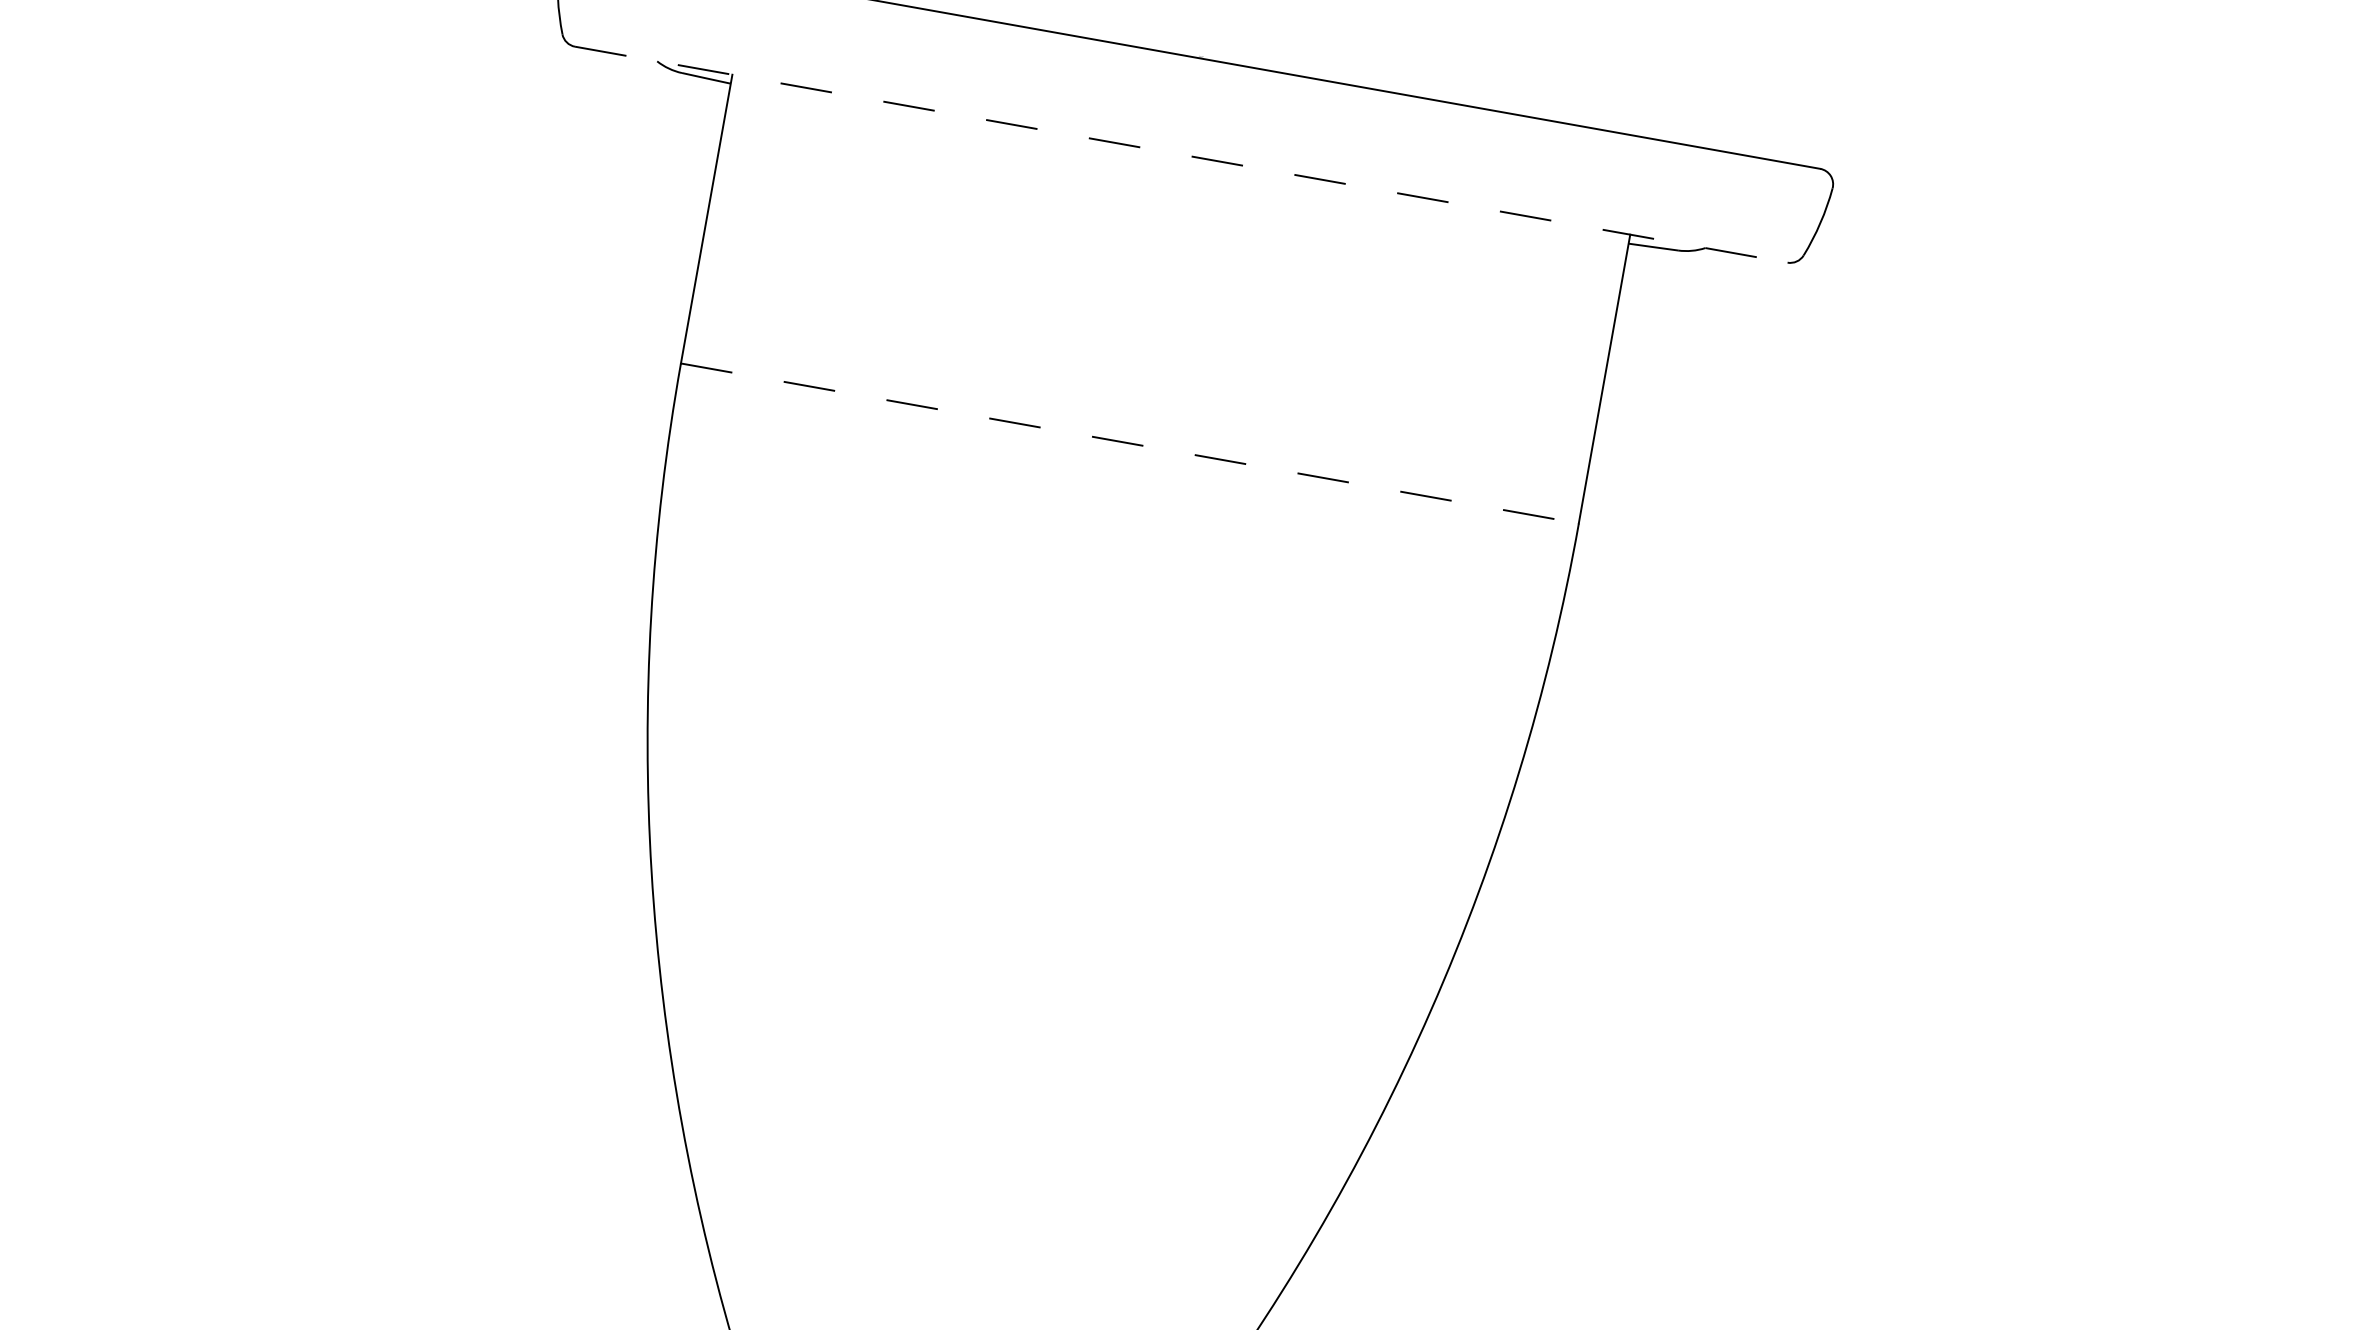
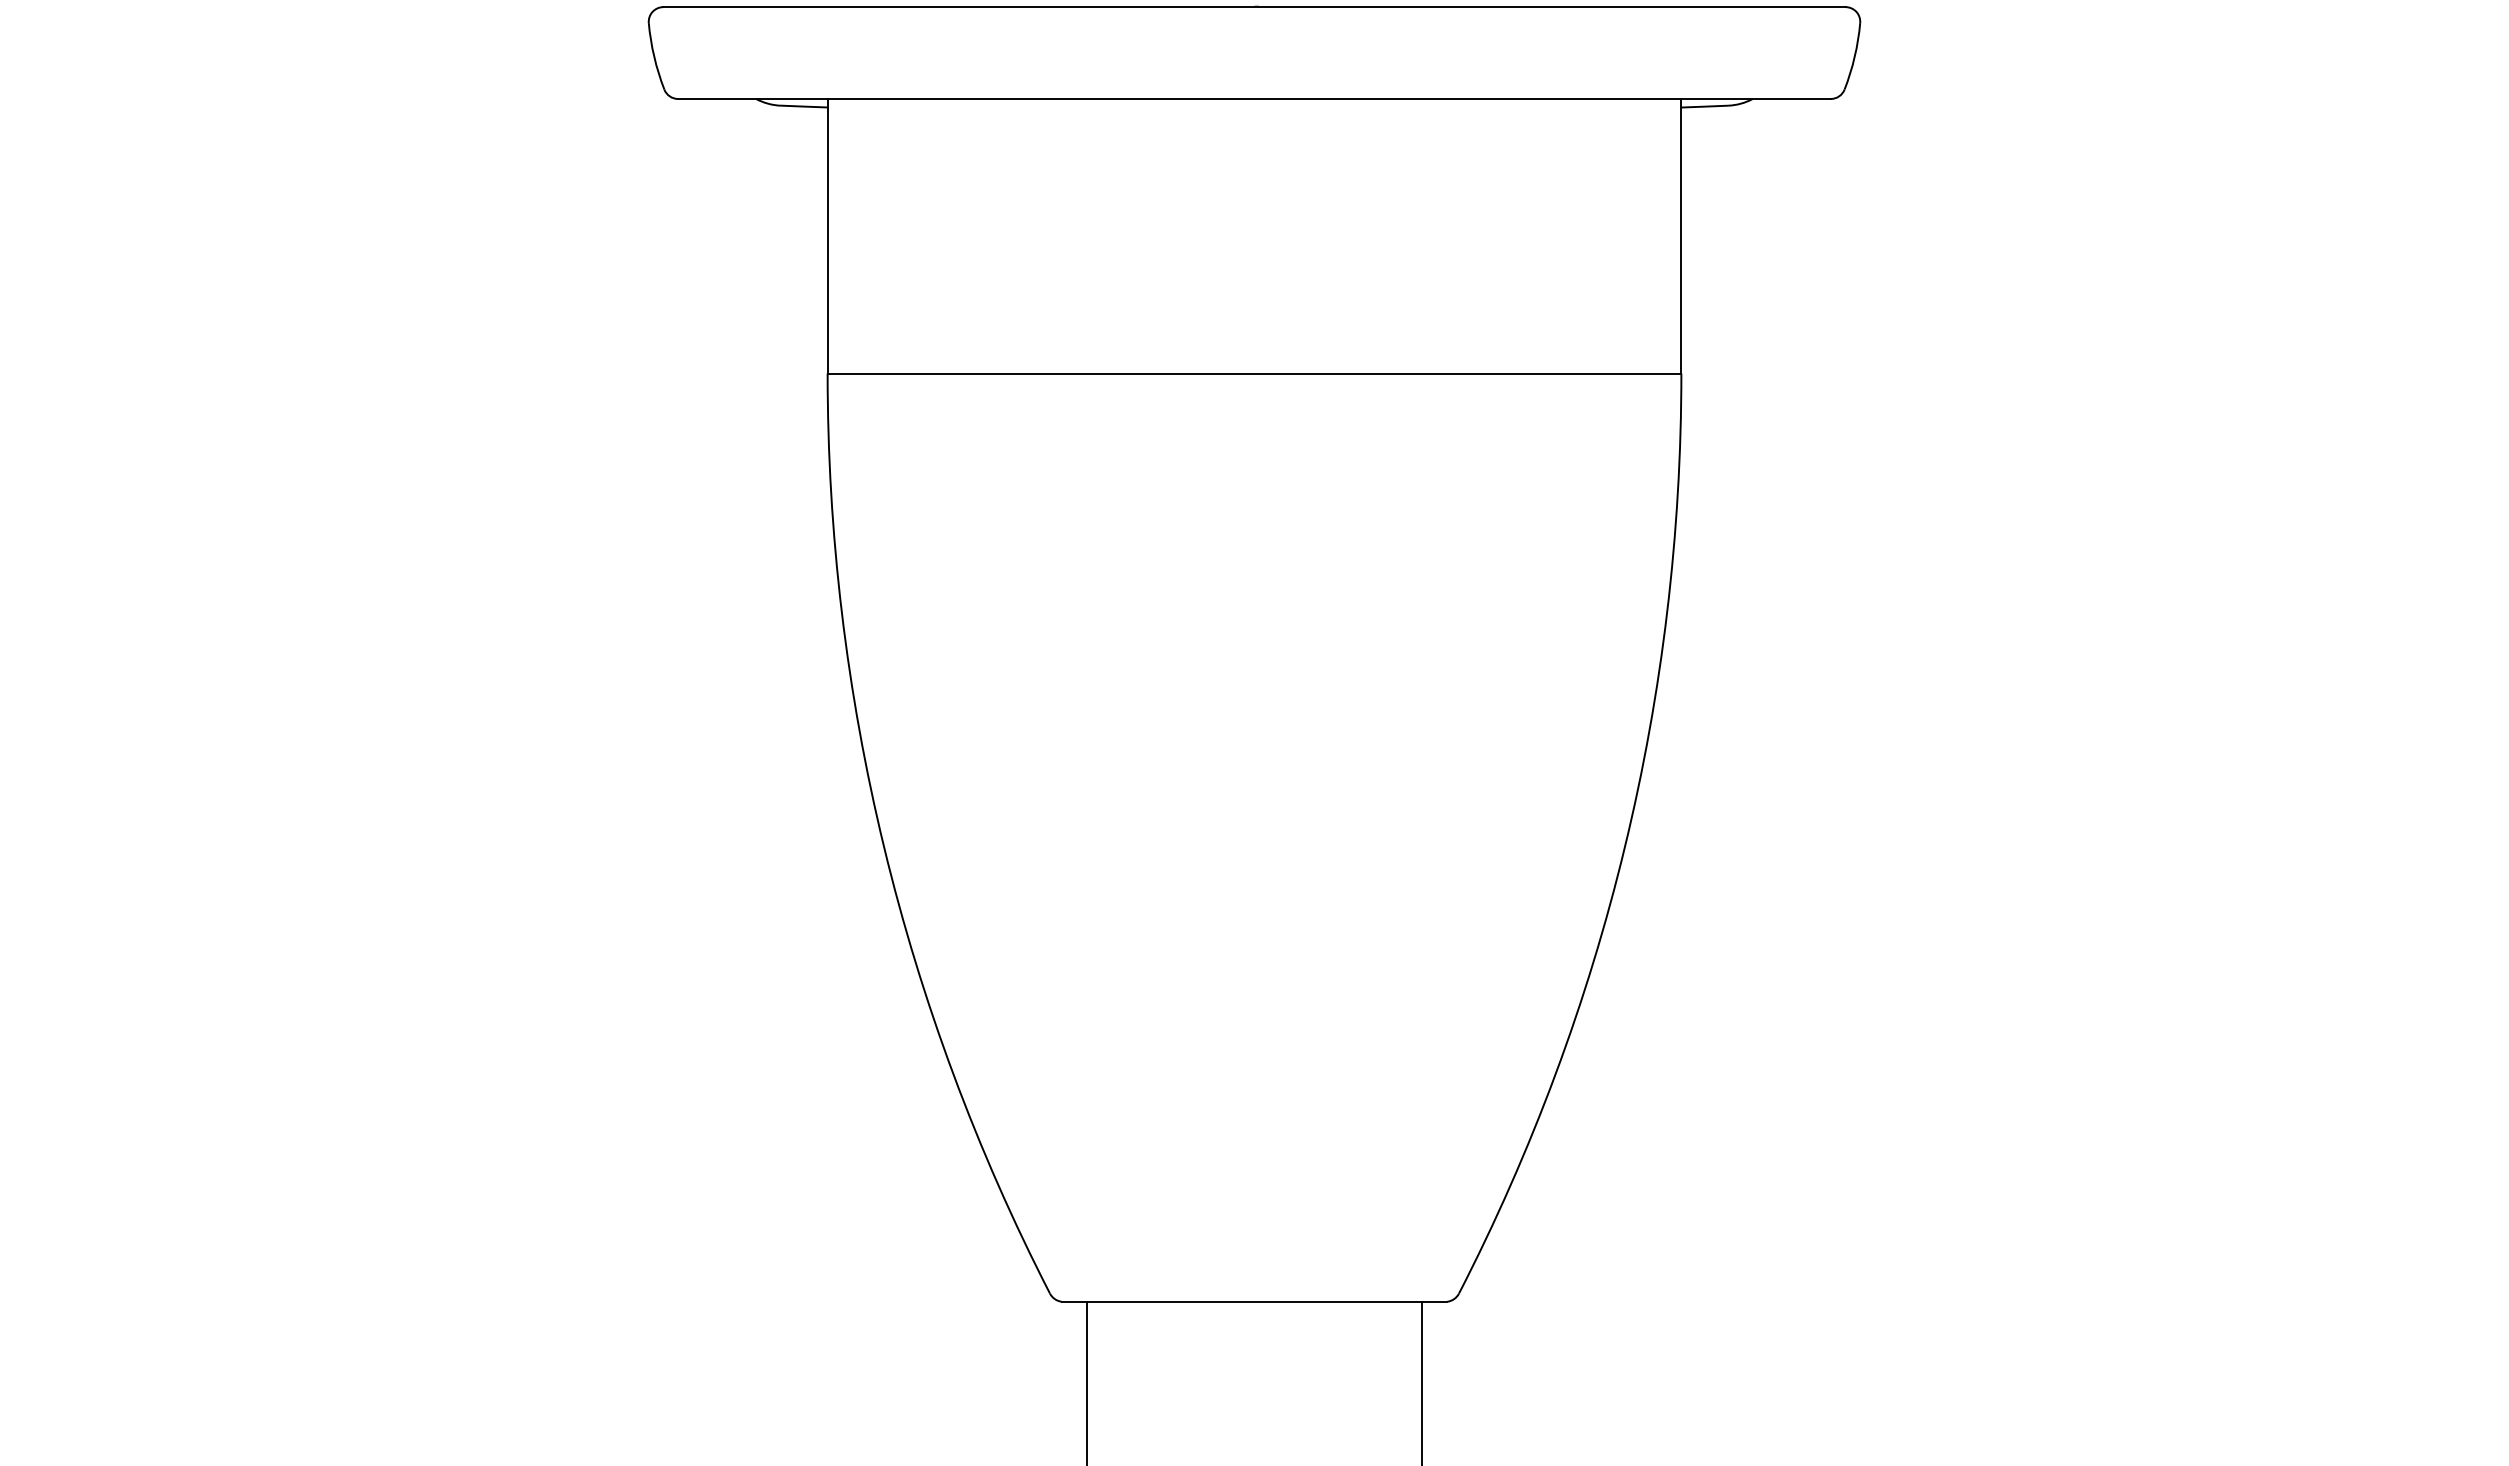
line: (1181, 154) -> (1254, 98), dashed -> solid
line: (1129, 443) -> (1254, 373), dashed -> solid

